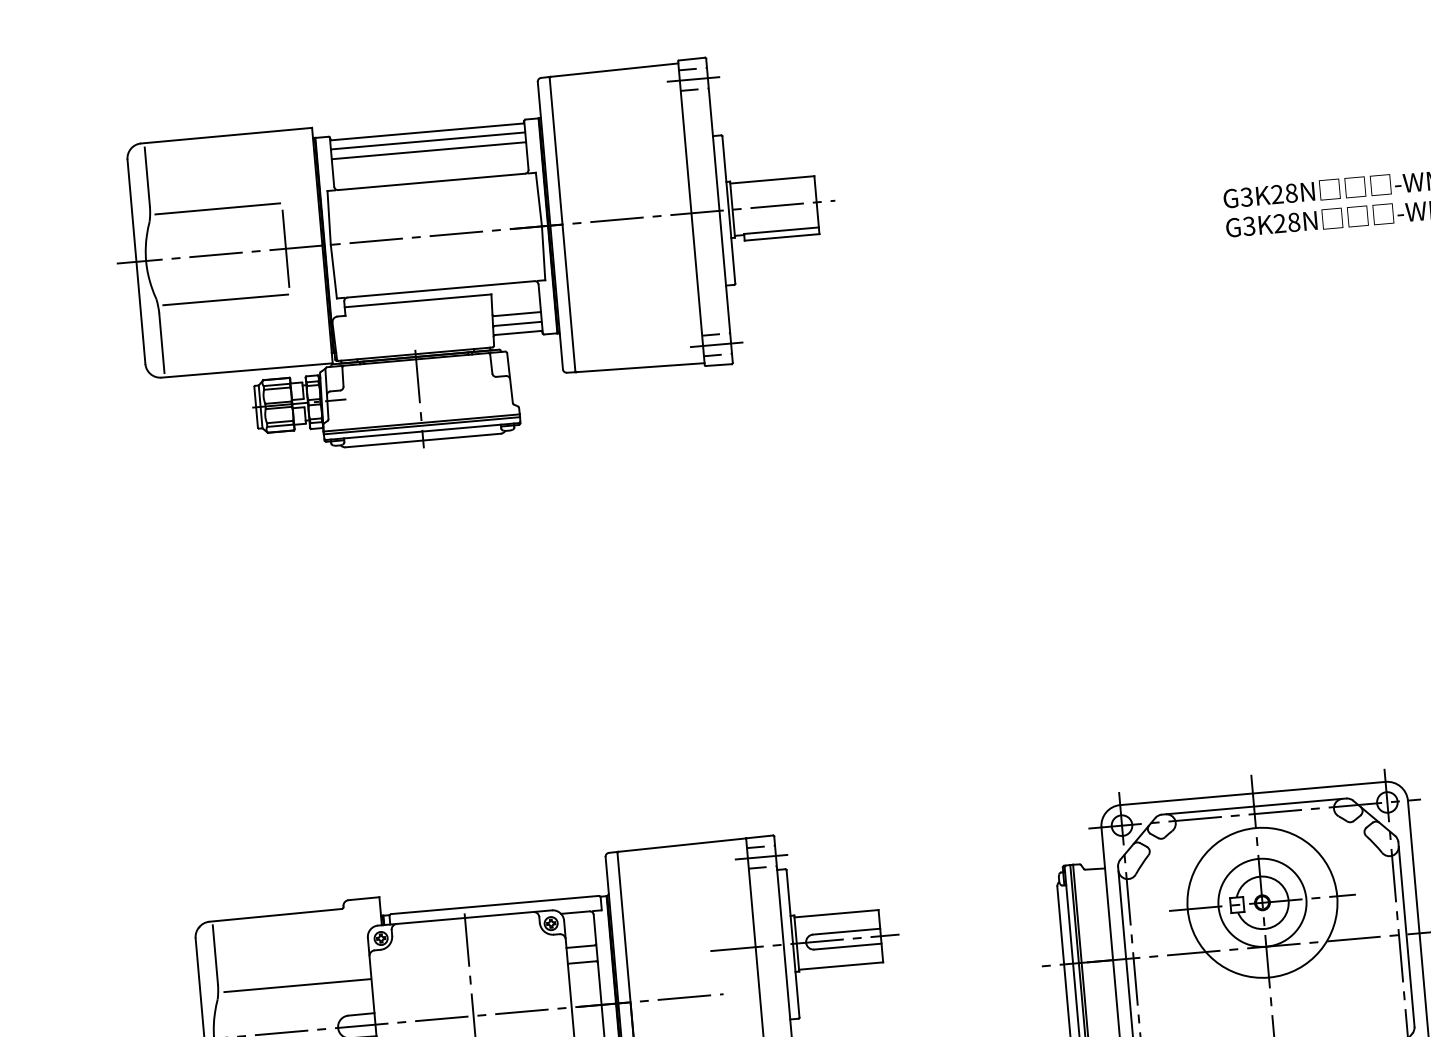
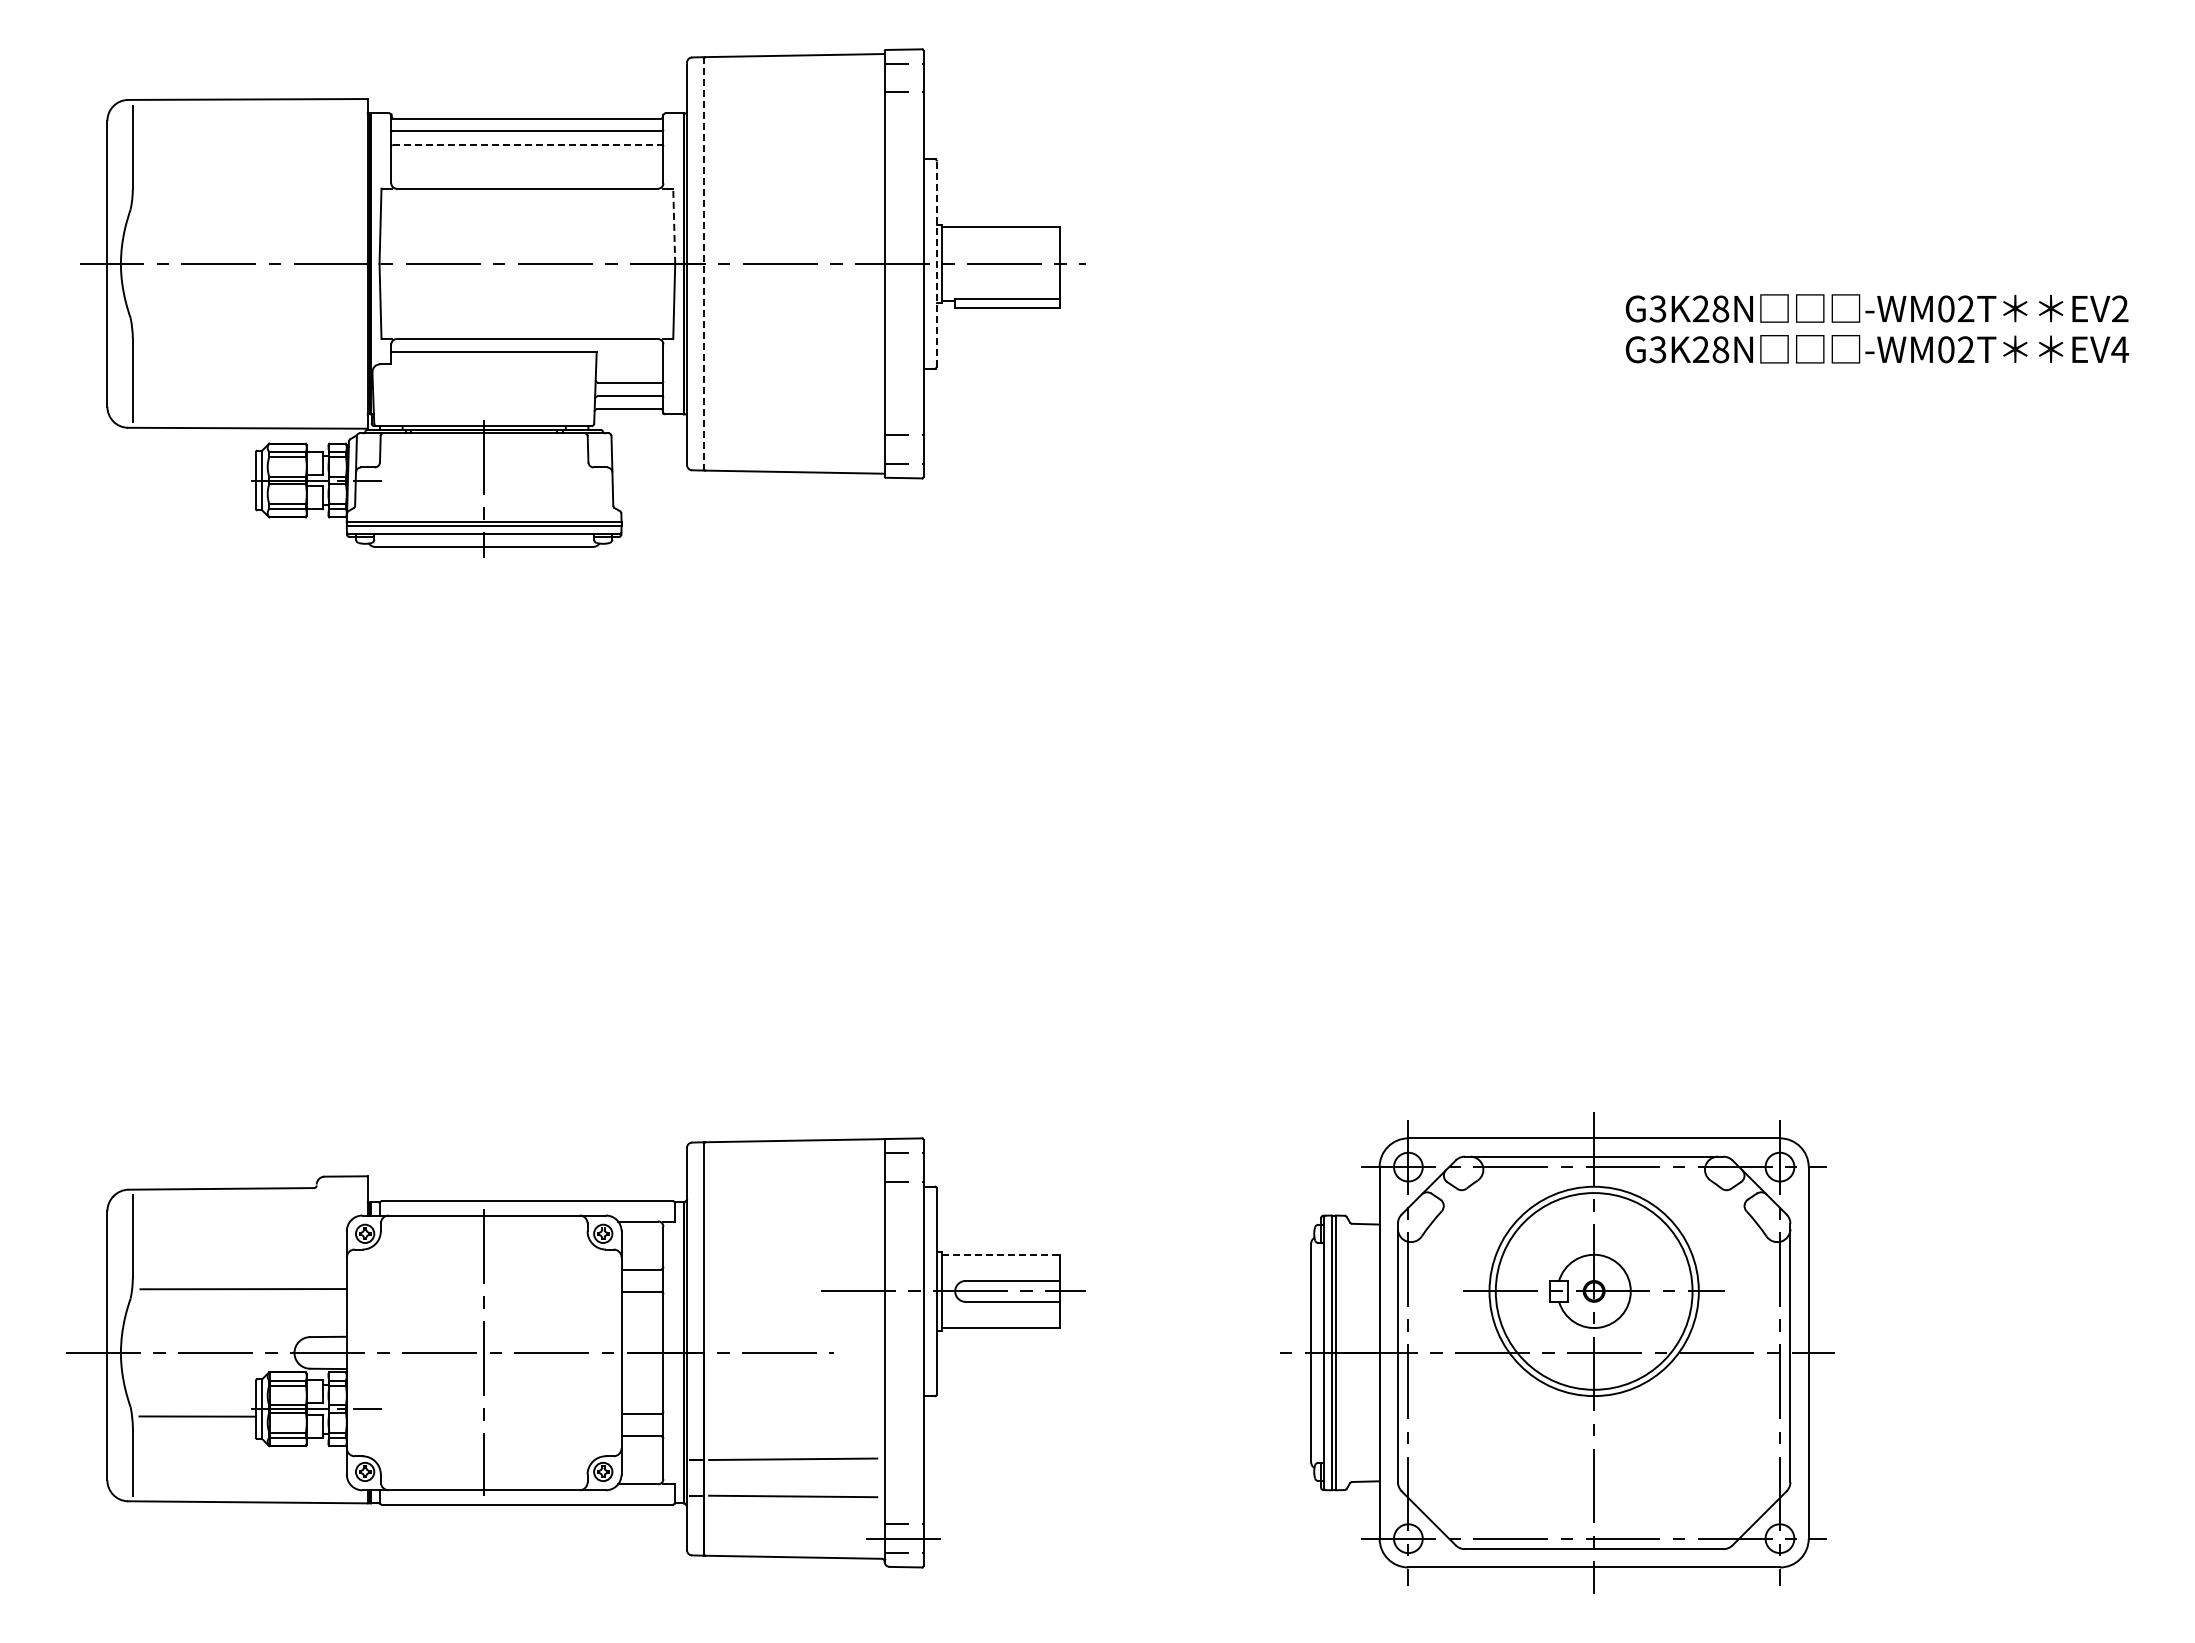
line: (694, 79) -> (904, 78), removed
line: (429, 151) -> (527, 145), solid -> dashed
line: (539, 199) -> (674, 226), solid -> dashed
line: (217, 209) -> (226, 200), removed
line: (728, 209) -> (936, 263), solid -> dashed
line: (562, 224) -> (704, 263), solid -> dashed
line: (285, 248) -> (316, 263), removed
line: (225, 299) -> (226, 327), removed
line: (717, 344) -> (904, 449), removed
line: (762, 857) -> (904, 1167), removed
circle: (1261, 902) -> (1593, 1290), size x1.6
line: (836, 913) -> (1000, 1254), solid -> dashed

